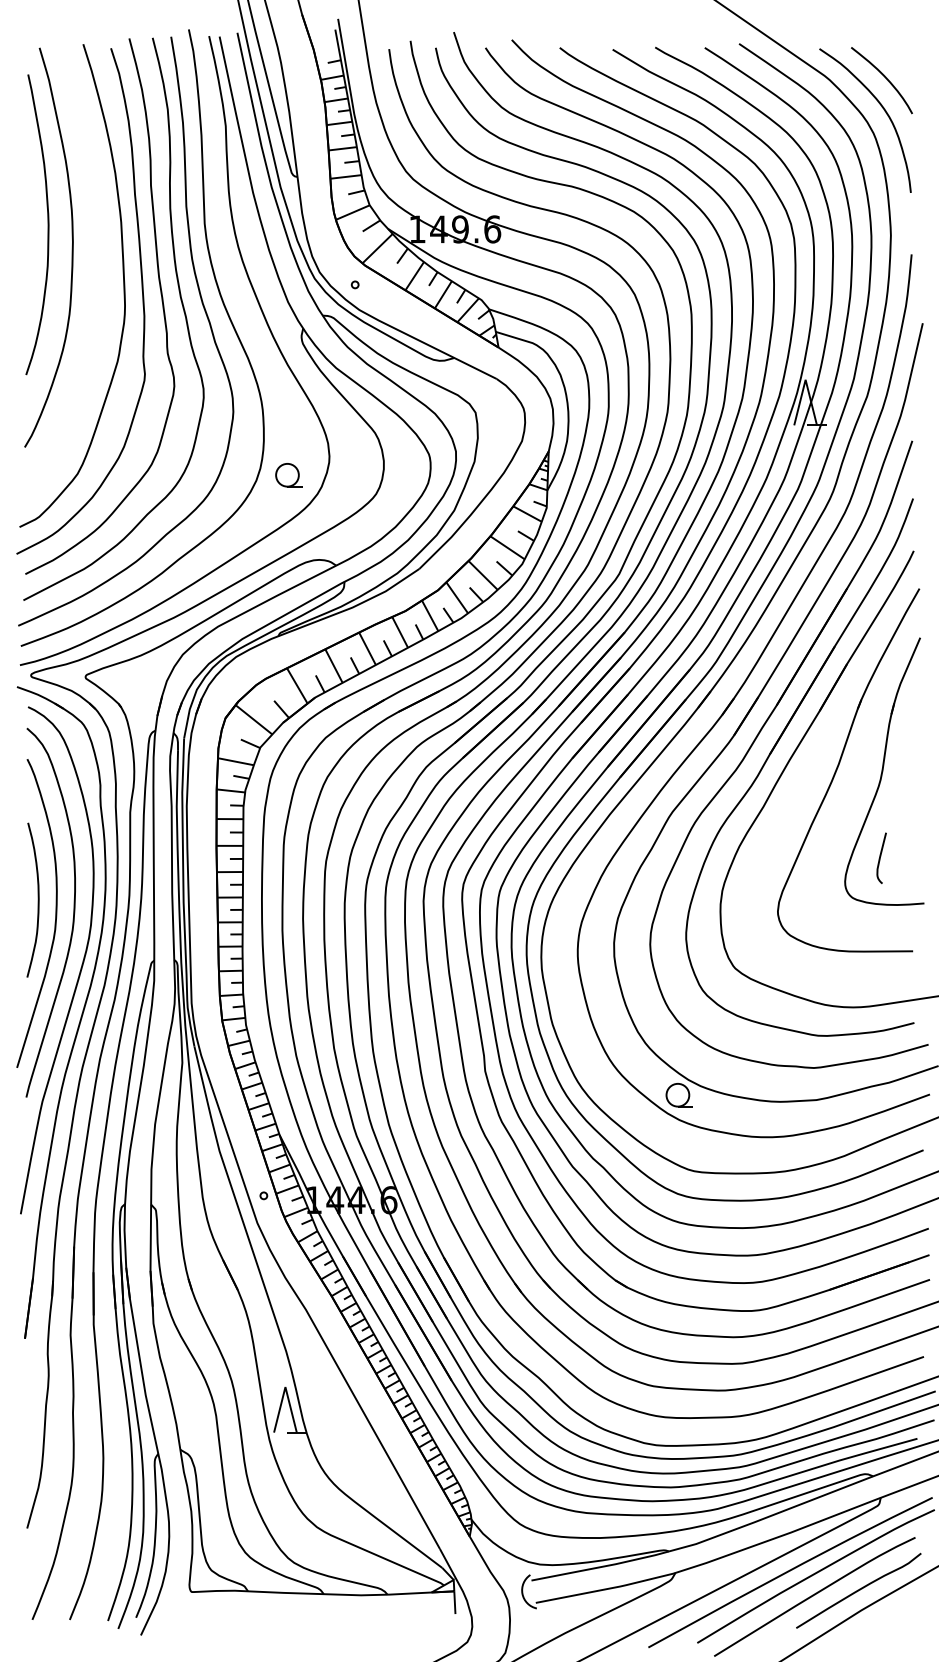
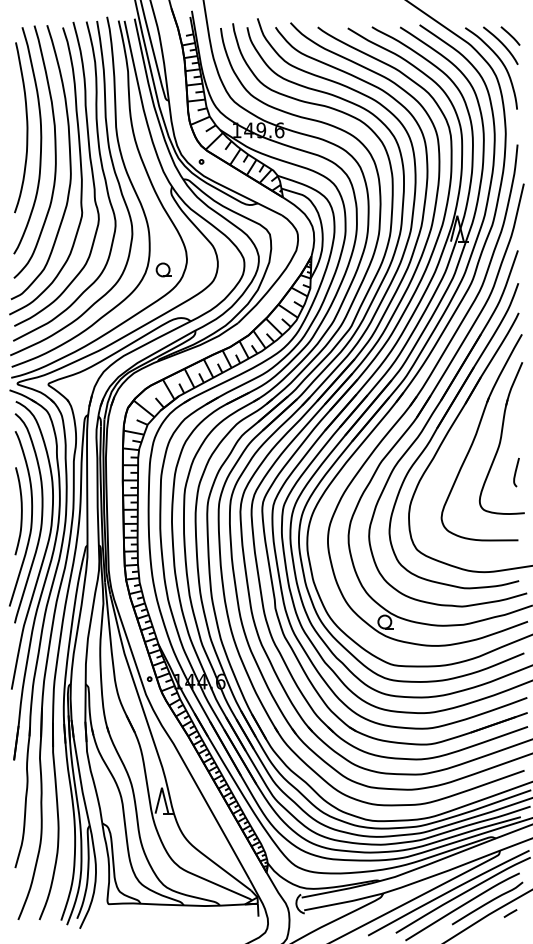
line: (899, 62) -> (510, 35), added
curve: (96, 266) -> (54, 151), added
curve: (881, 858) -> (516, 472), moved
line: (899, 1608) -> (510, 913), added

